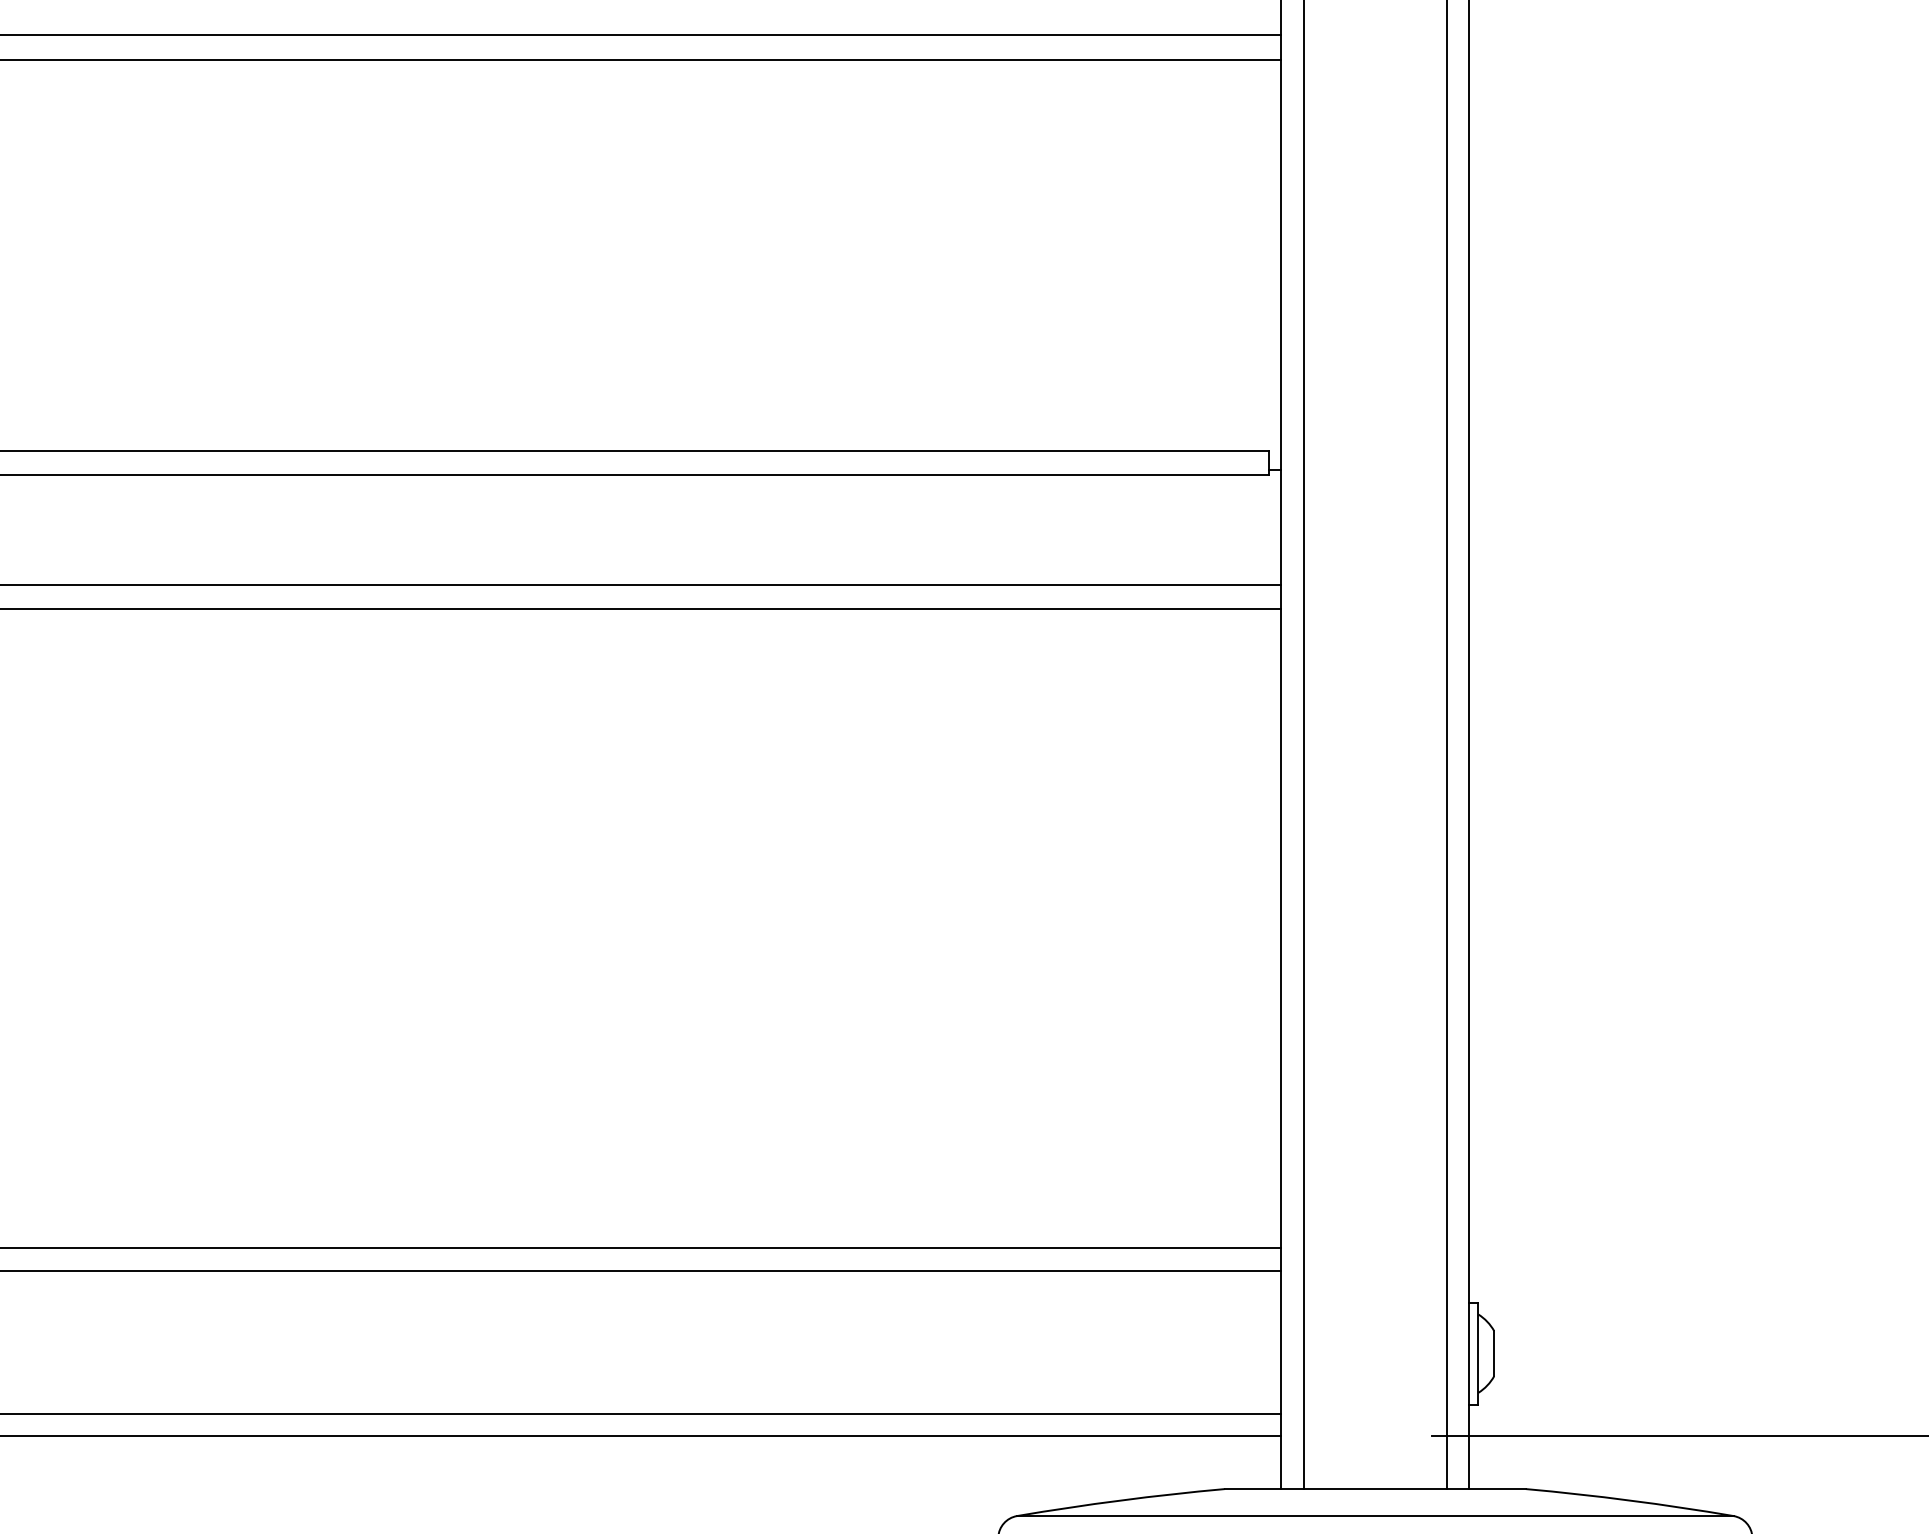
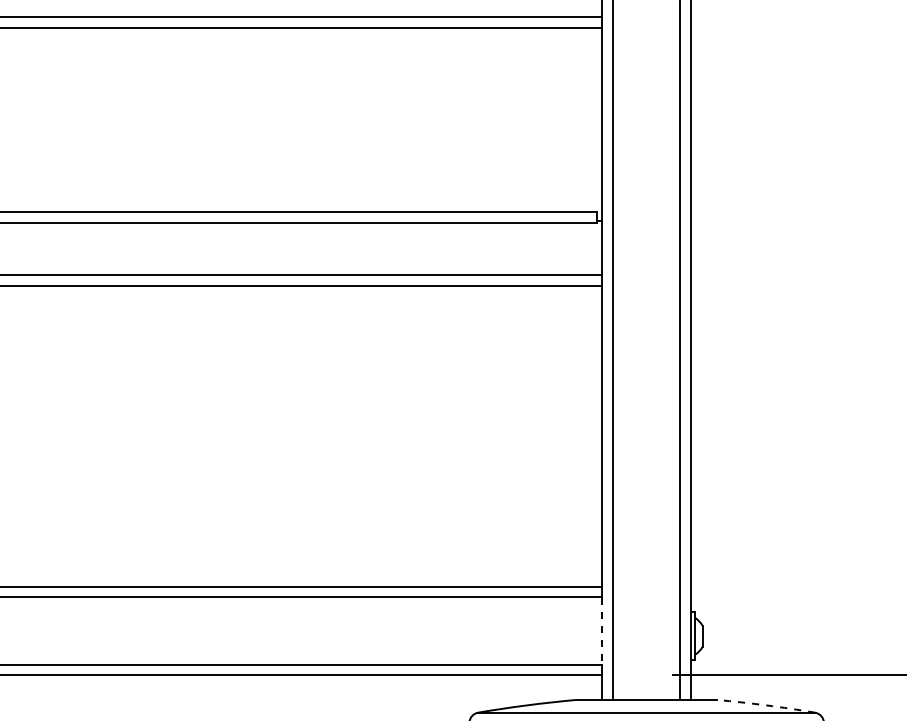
line: (1281, 1343) -> (602, 631), solid -> dashed
arc: (1630, 1500) -> (766, 705), solid -> dashed

